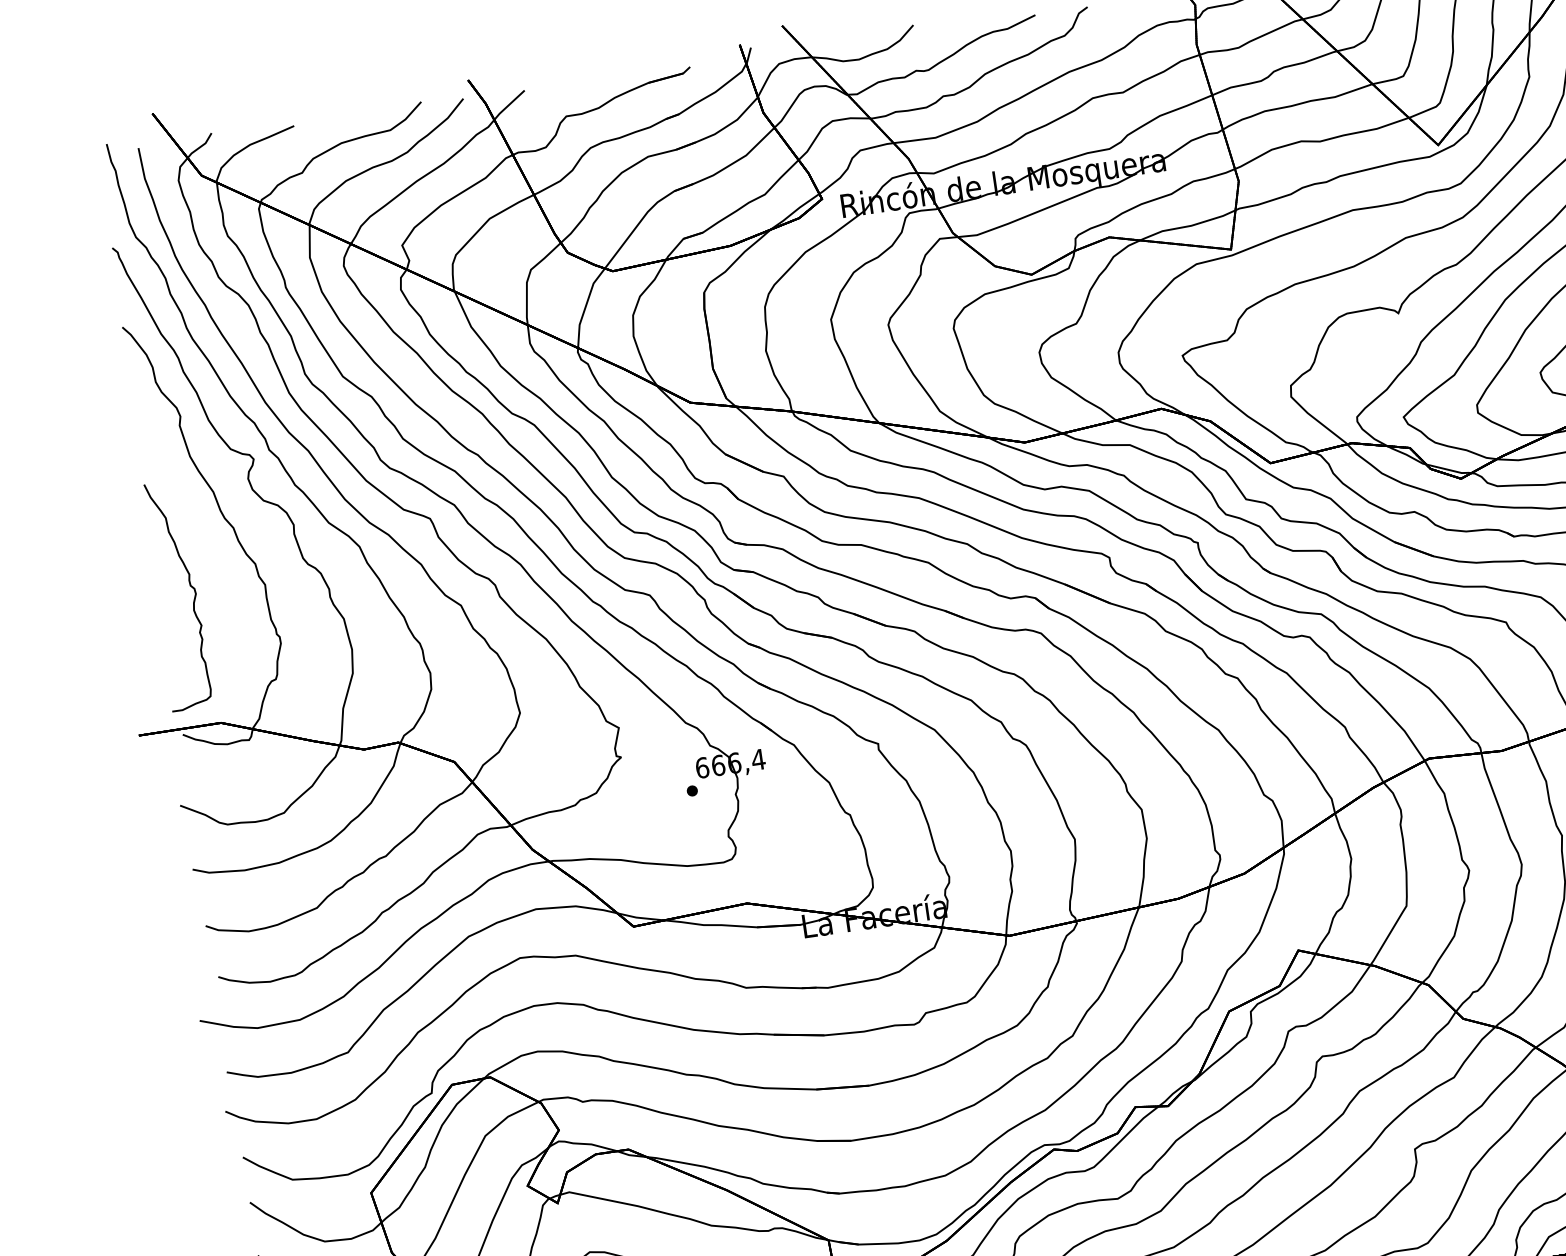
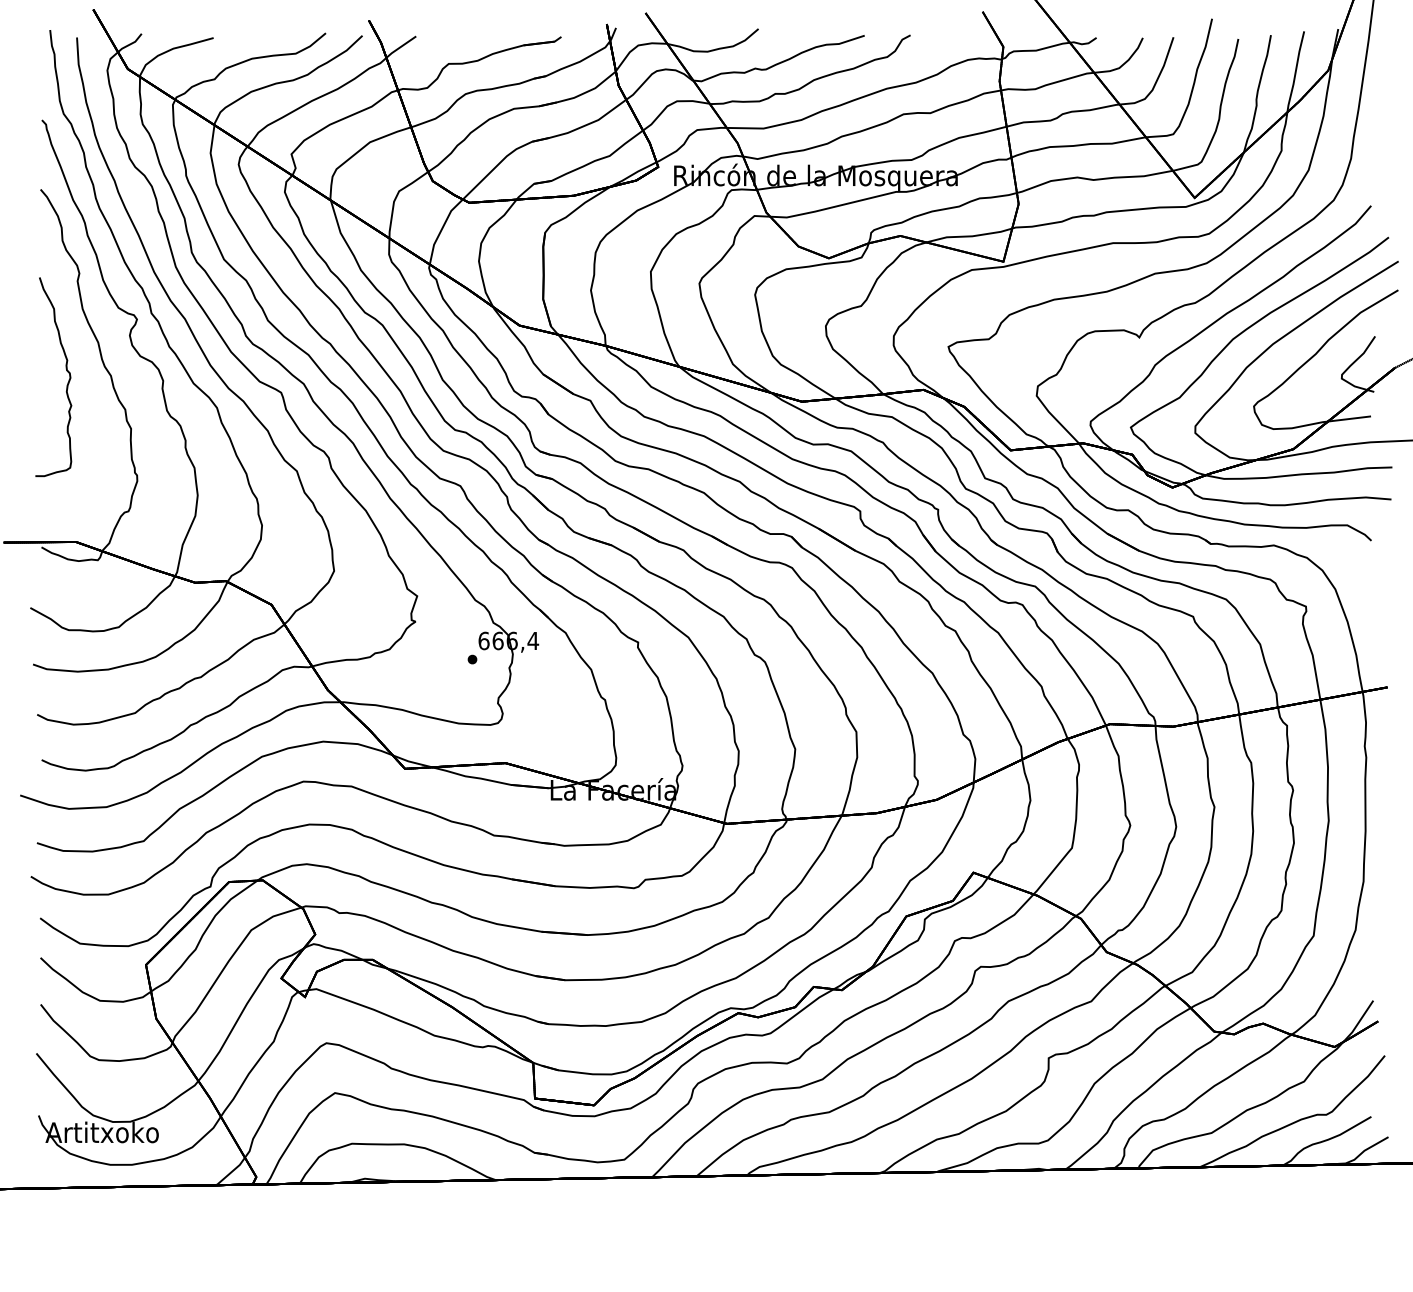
curve: (190, 587) -> (66, 371), moved

